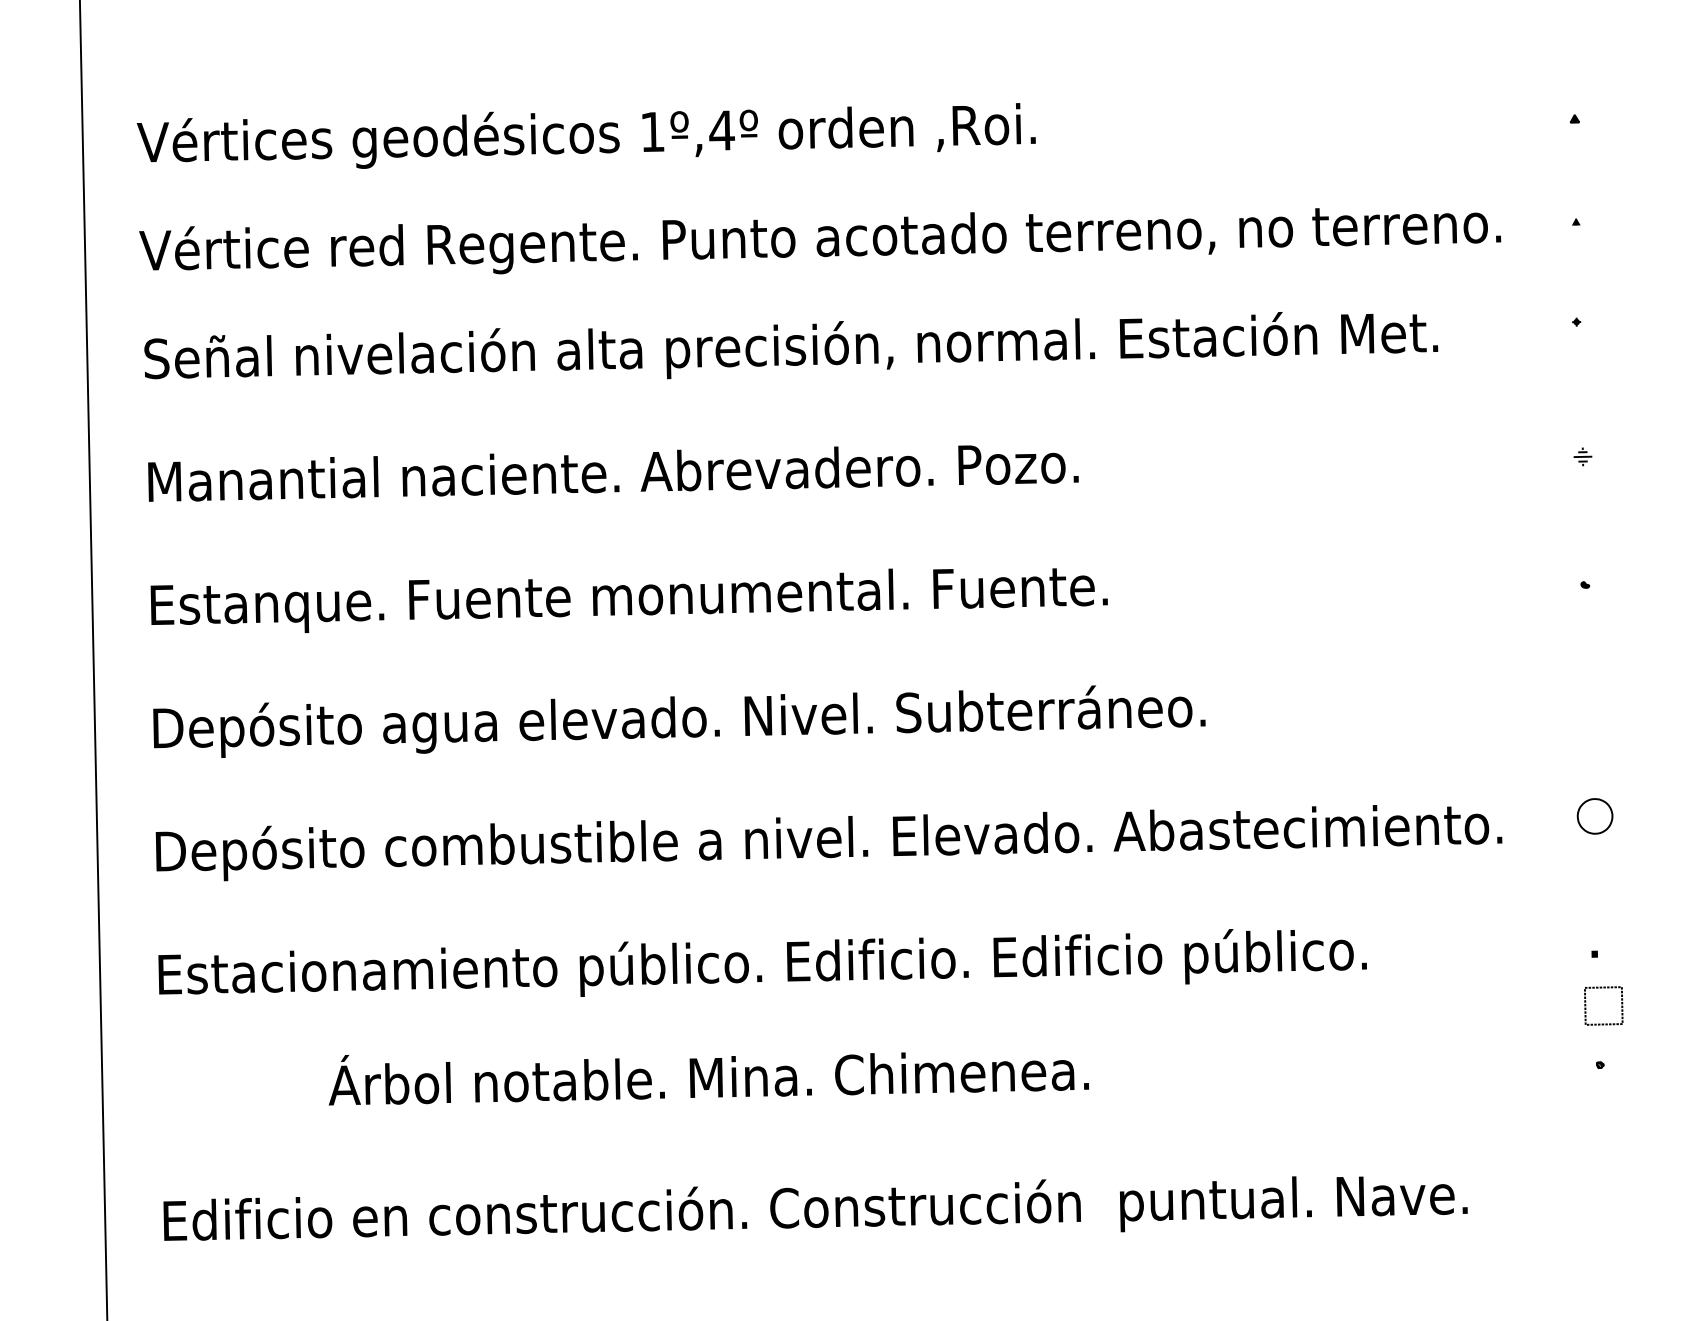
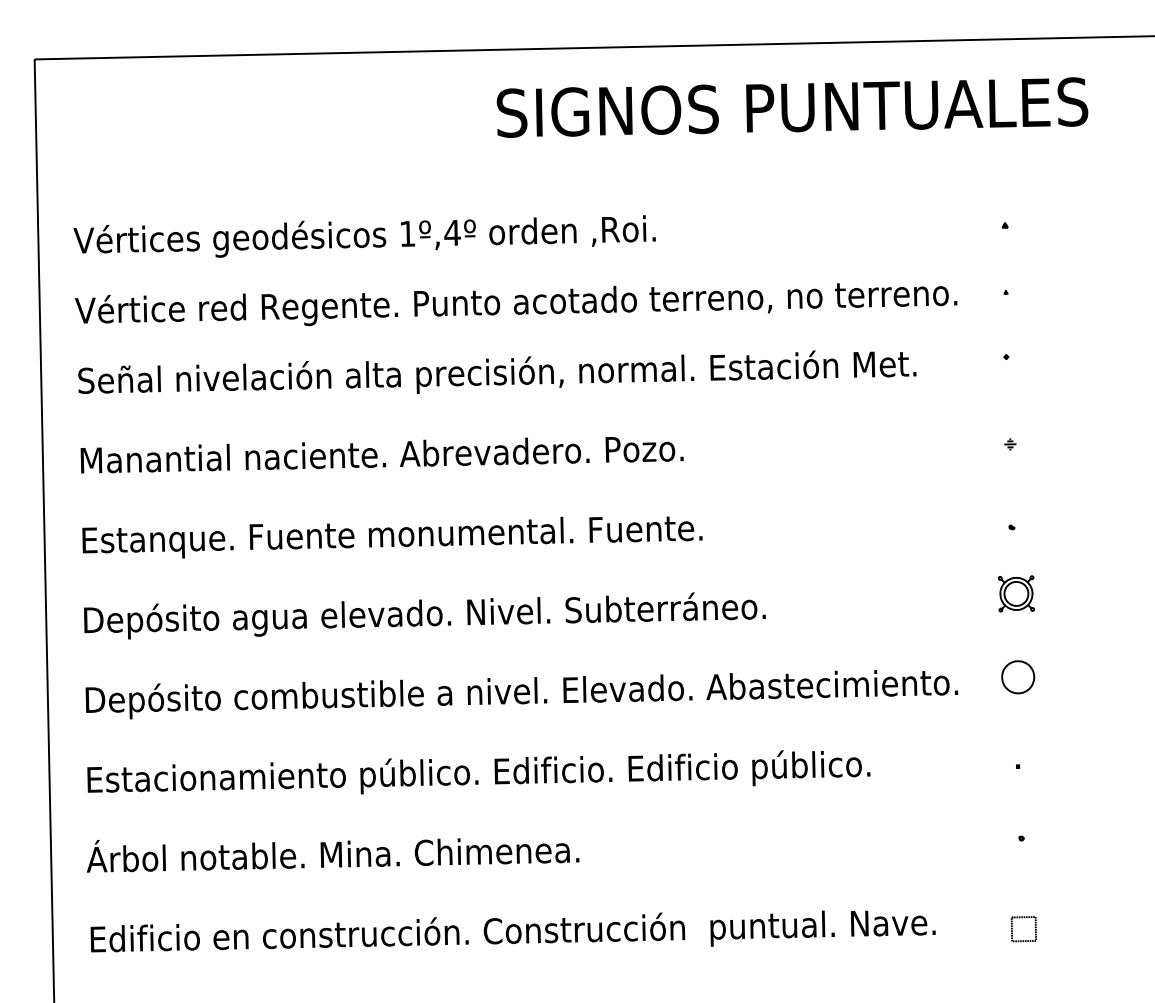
part: (1590, 686) -> (1015, 593), added
part: (1595, 816) -> (1018, 677), size x1.43
part: (1603, 1006) -> (1023, 929), moved
text: (708, 1078) -> (332, 855), moved

